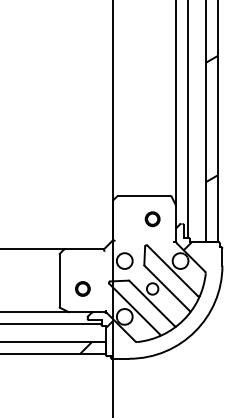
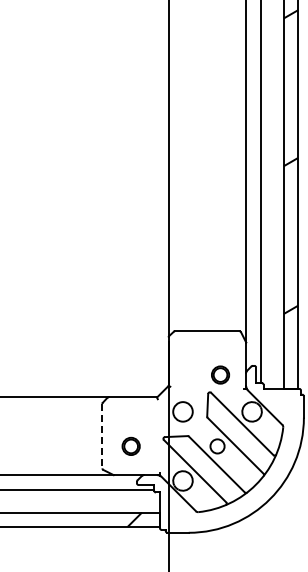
circle: (152, 218) -> (220, 374), moved
line: (59, 280) -> (102, 436), solid -> dashed
hatch: (148, 285) -> (212, 441), removed

